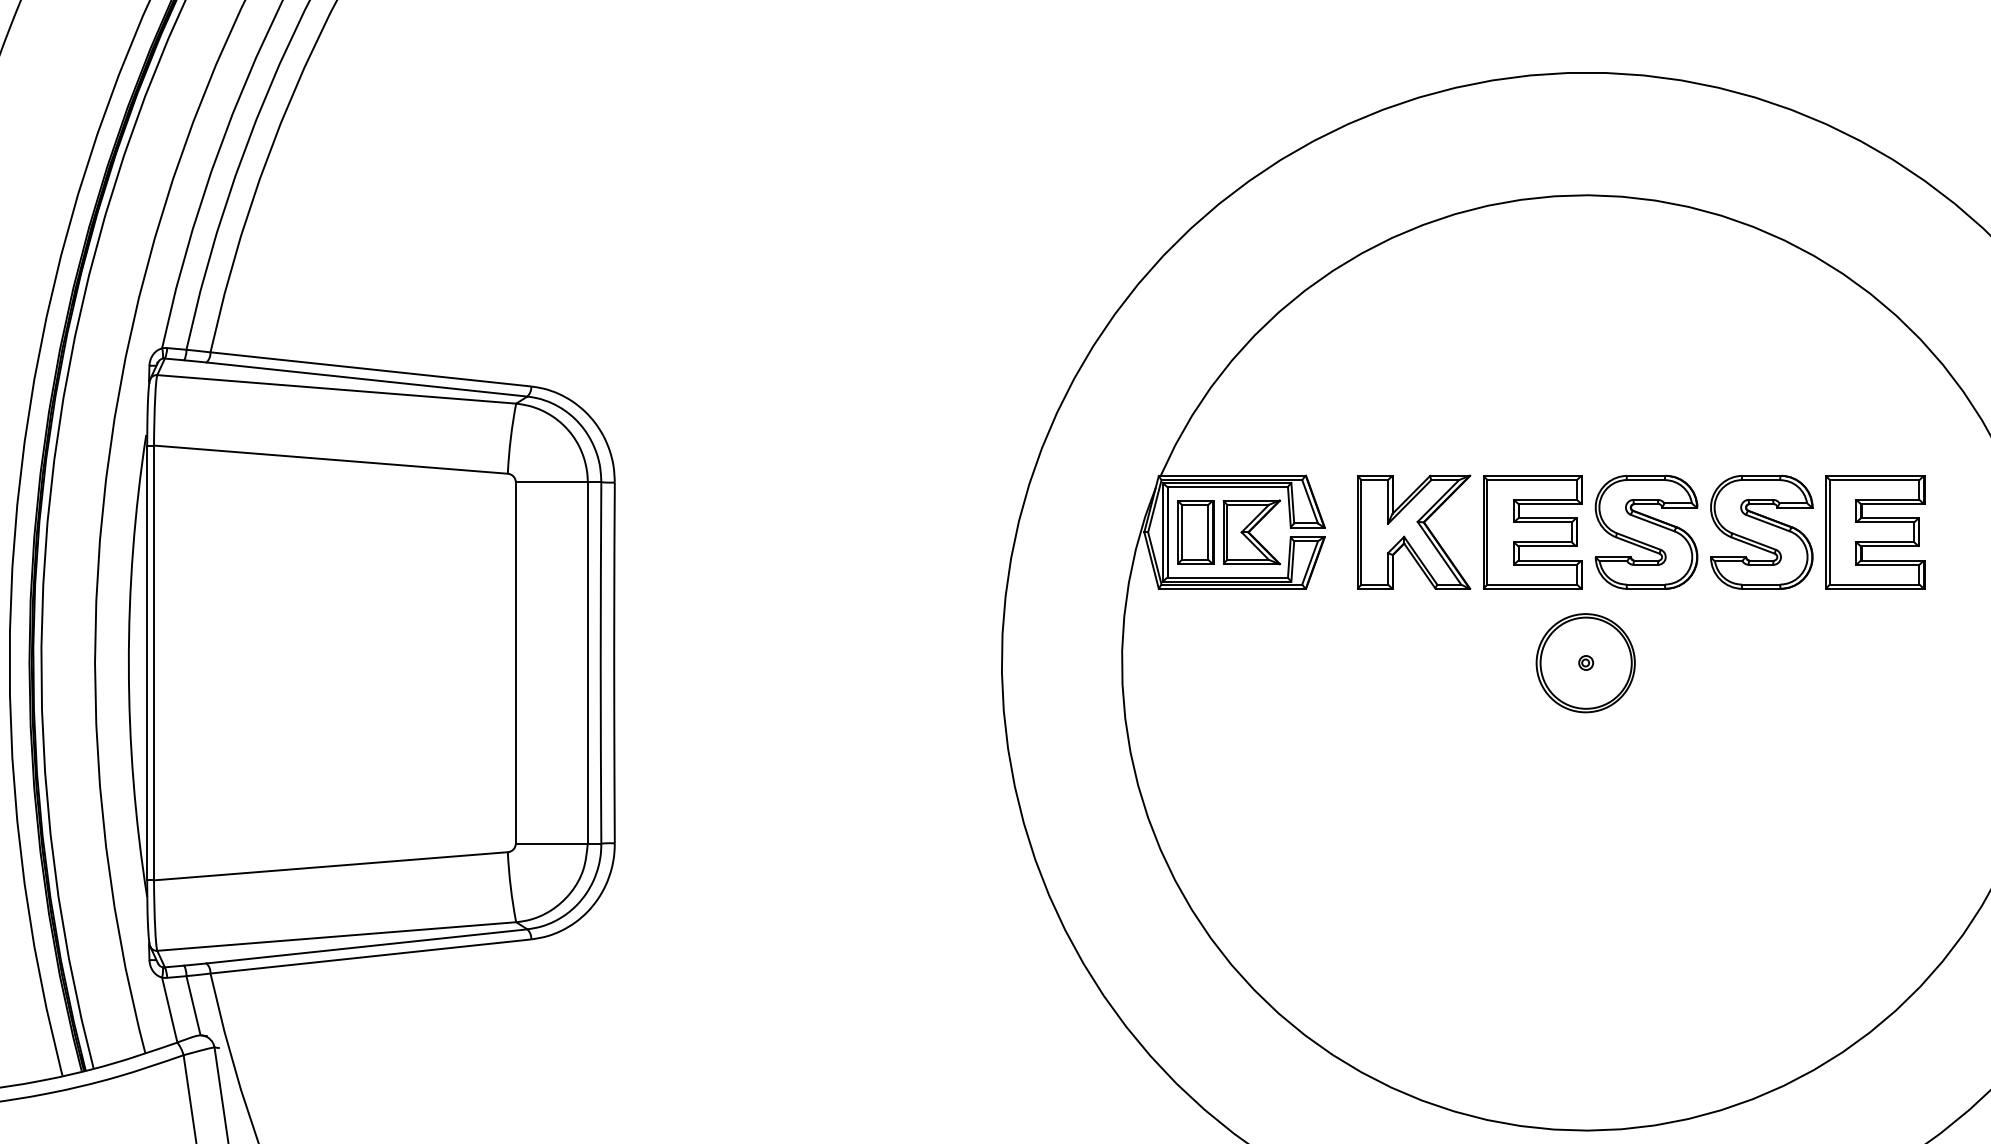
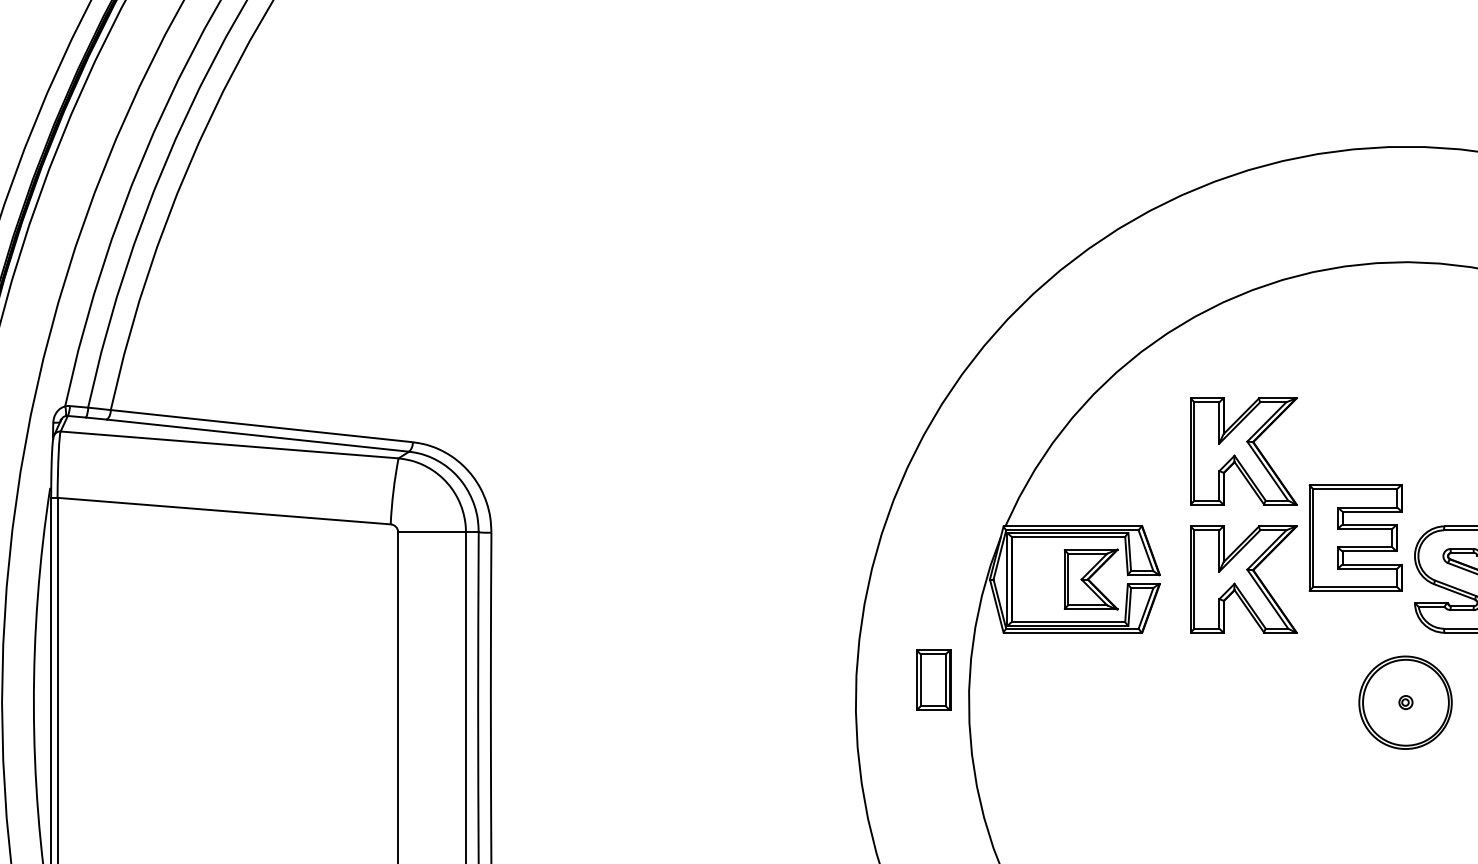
part: (1414, 395) -> (1244, 450), added
part: (1195, 532) -> (933, 680), moved
part: (1532, 532) -> (1355, 538), moved

